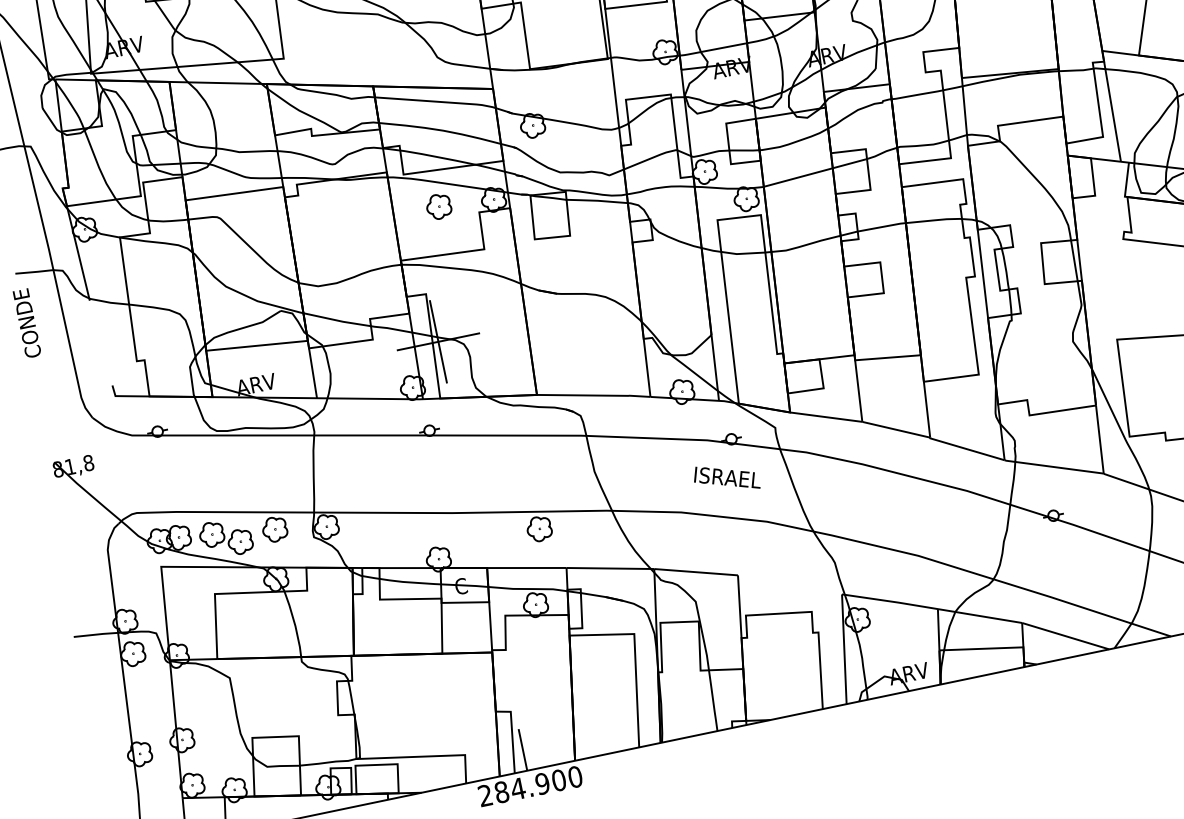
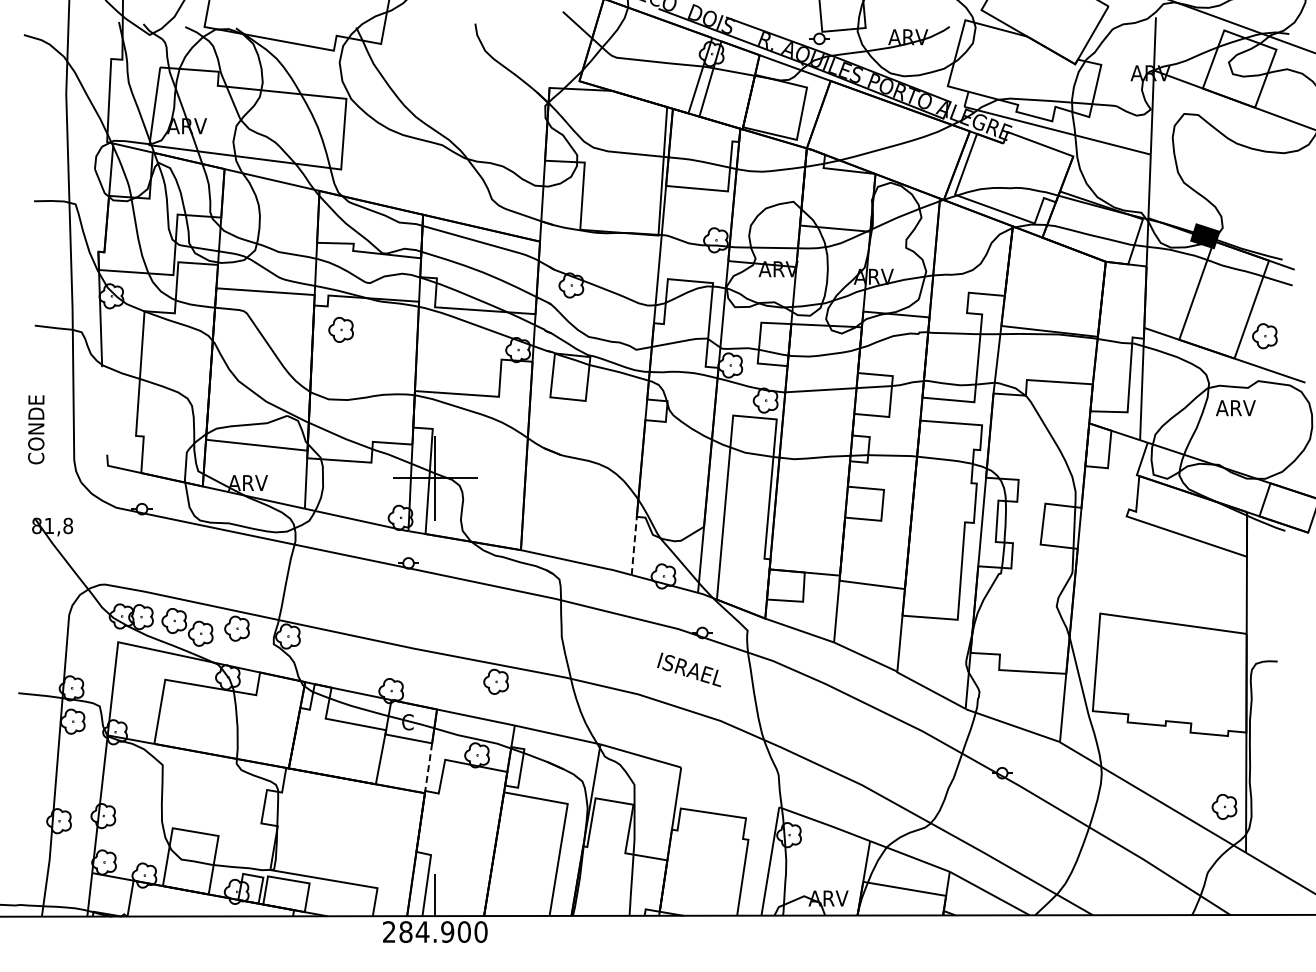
part: (438, 206) -> (340, 329), moved
text: (27, 323) -> (36, 429), moved
line: (647, 367) -> (634, 545), solid -> dashed
line: (490, 626) -> (428, 767), solid -> dashed

